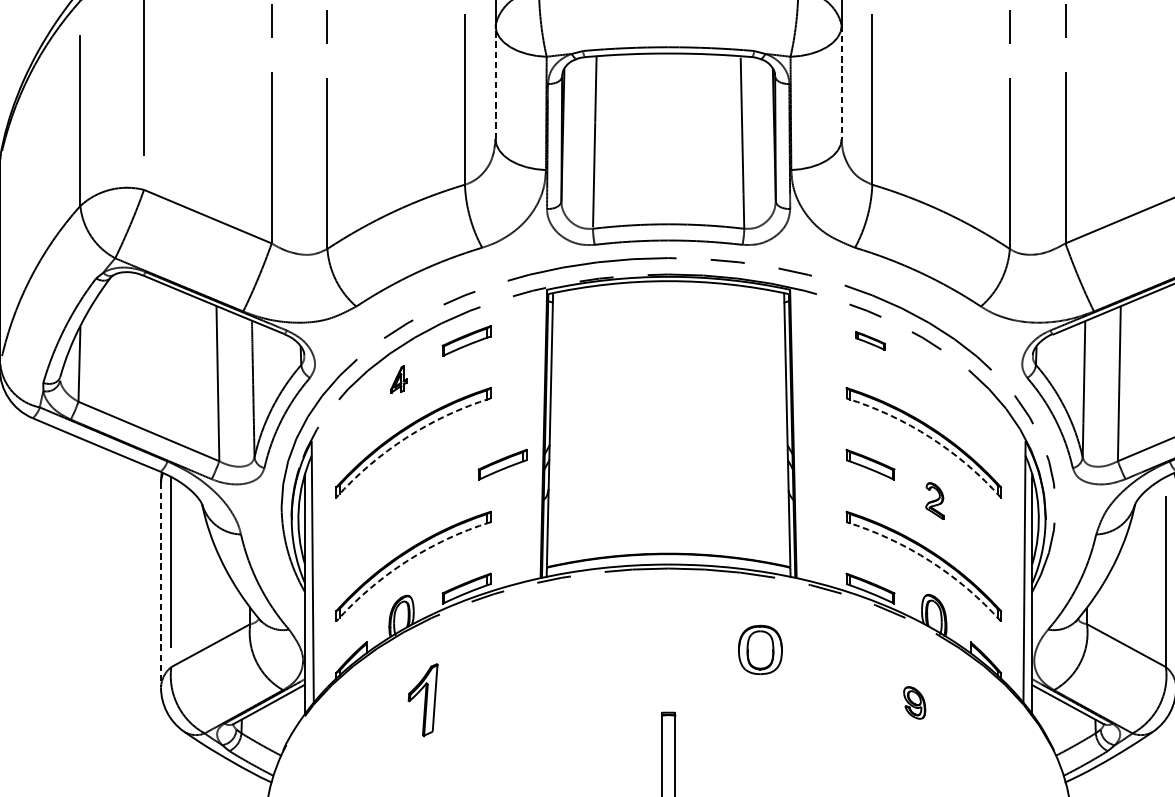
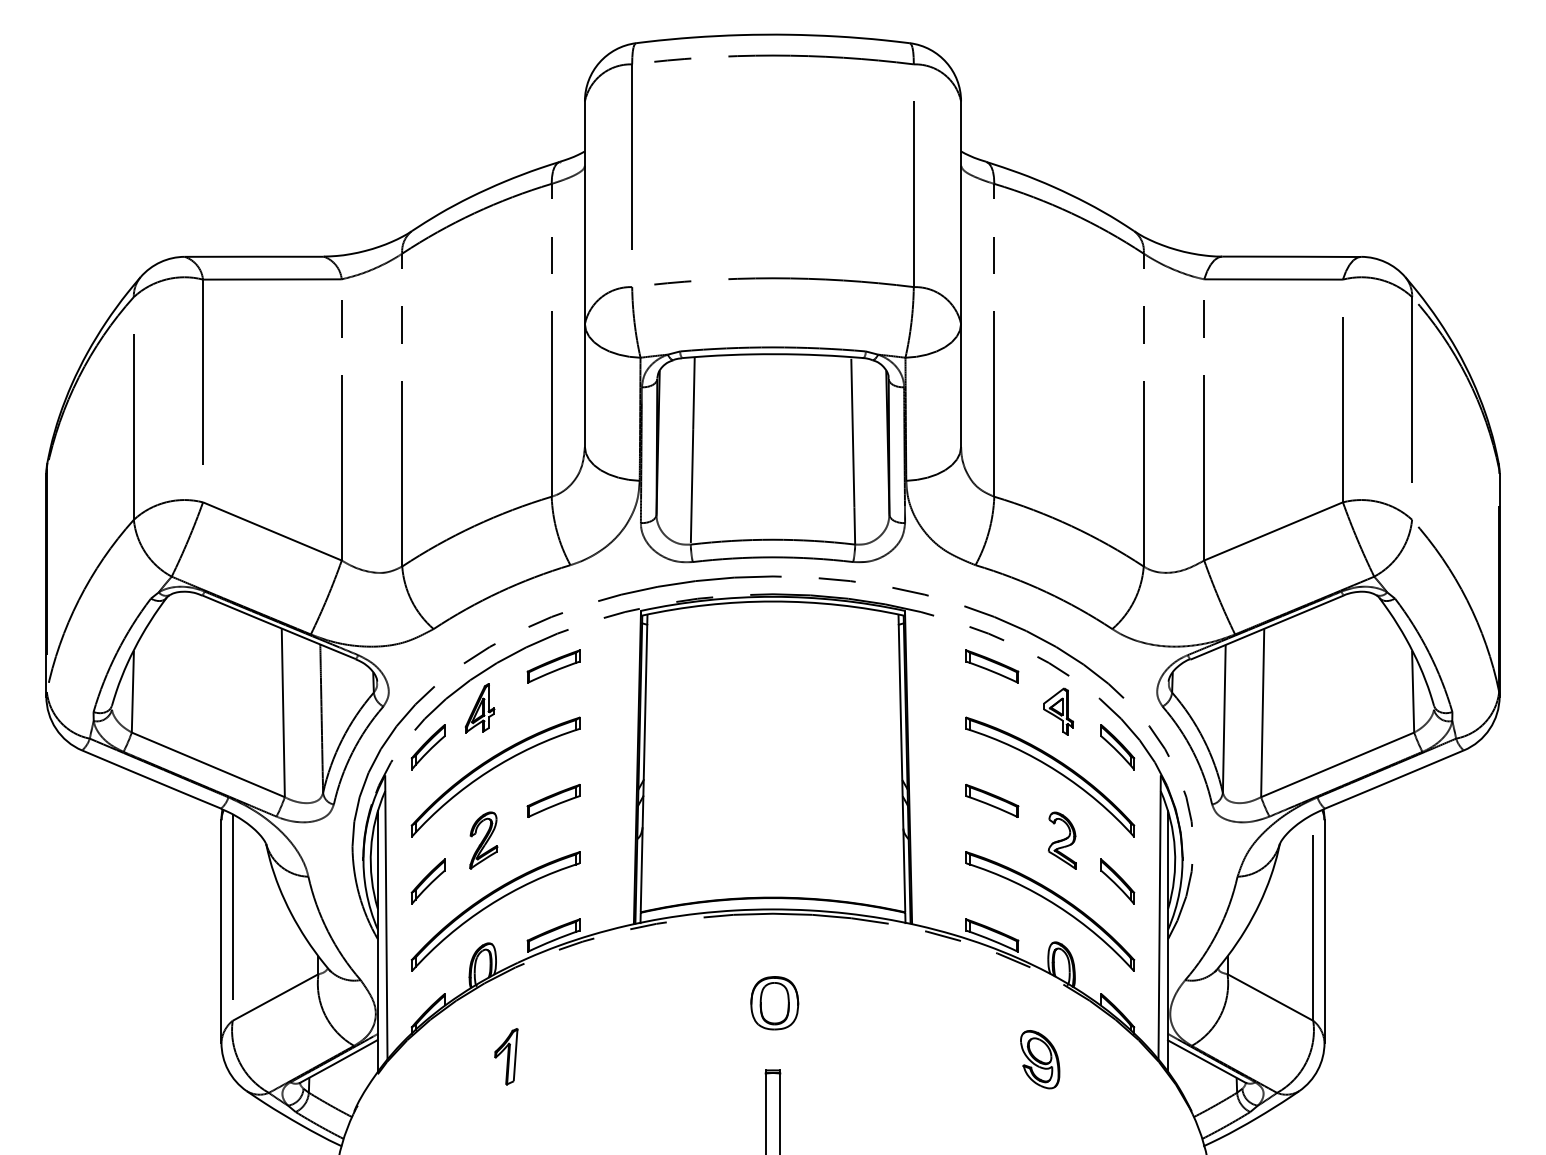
line: (495, 82) -> (584, 385), dashed -> solid
line: (842, 83) -> (961, 386), dashed -> solid
part: (870, 340) -> (992, 666), size x1.67
part: (398, 379) -> (479, 708), size x1.67
part: (931, 382) -> (1058, 711), added
part: (350, 415) -> (427, 747), added
part: (985, 415) -> (1117, 747), added
arc: (406, 437) -> (488, 771), dashed -> solid
arc: (930, 437) -> (1057, 771), dashed -> solid
part: (502, 464) -> (553, 800), moved
part: (402, 501) -> (483, 840), added
part: (934, 501) -> (1061, 840), size x1.43
part: (350, 538) -> (427, 881), added
part: (985, 538) -> (1117, 881), added
arc: (406, 560) -> (488, 905), dashed -> solid
arc: (930, 560) -> (1057, 905), dashed -> solid
line: (161, 585) -> (221, 932), dashed -> solid
part: (760, 650) -> (774, 1003), moved
part: (423, 699) -> (506, 1056), size x0.71
part: (914, 702) -> (1040, 1059), size x1.67

